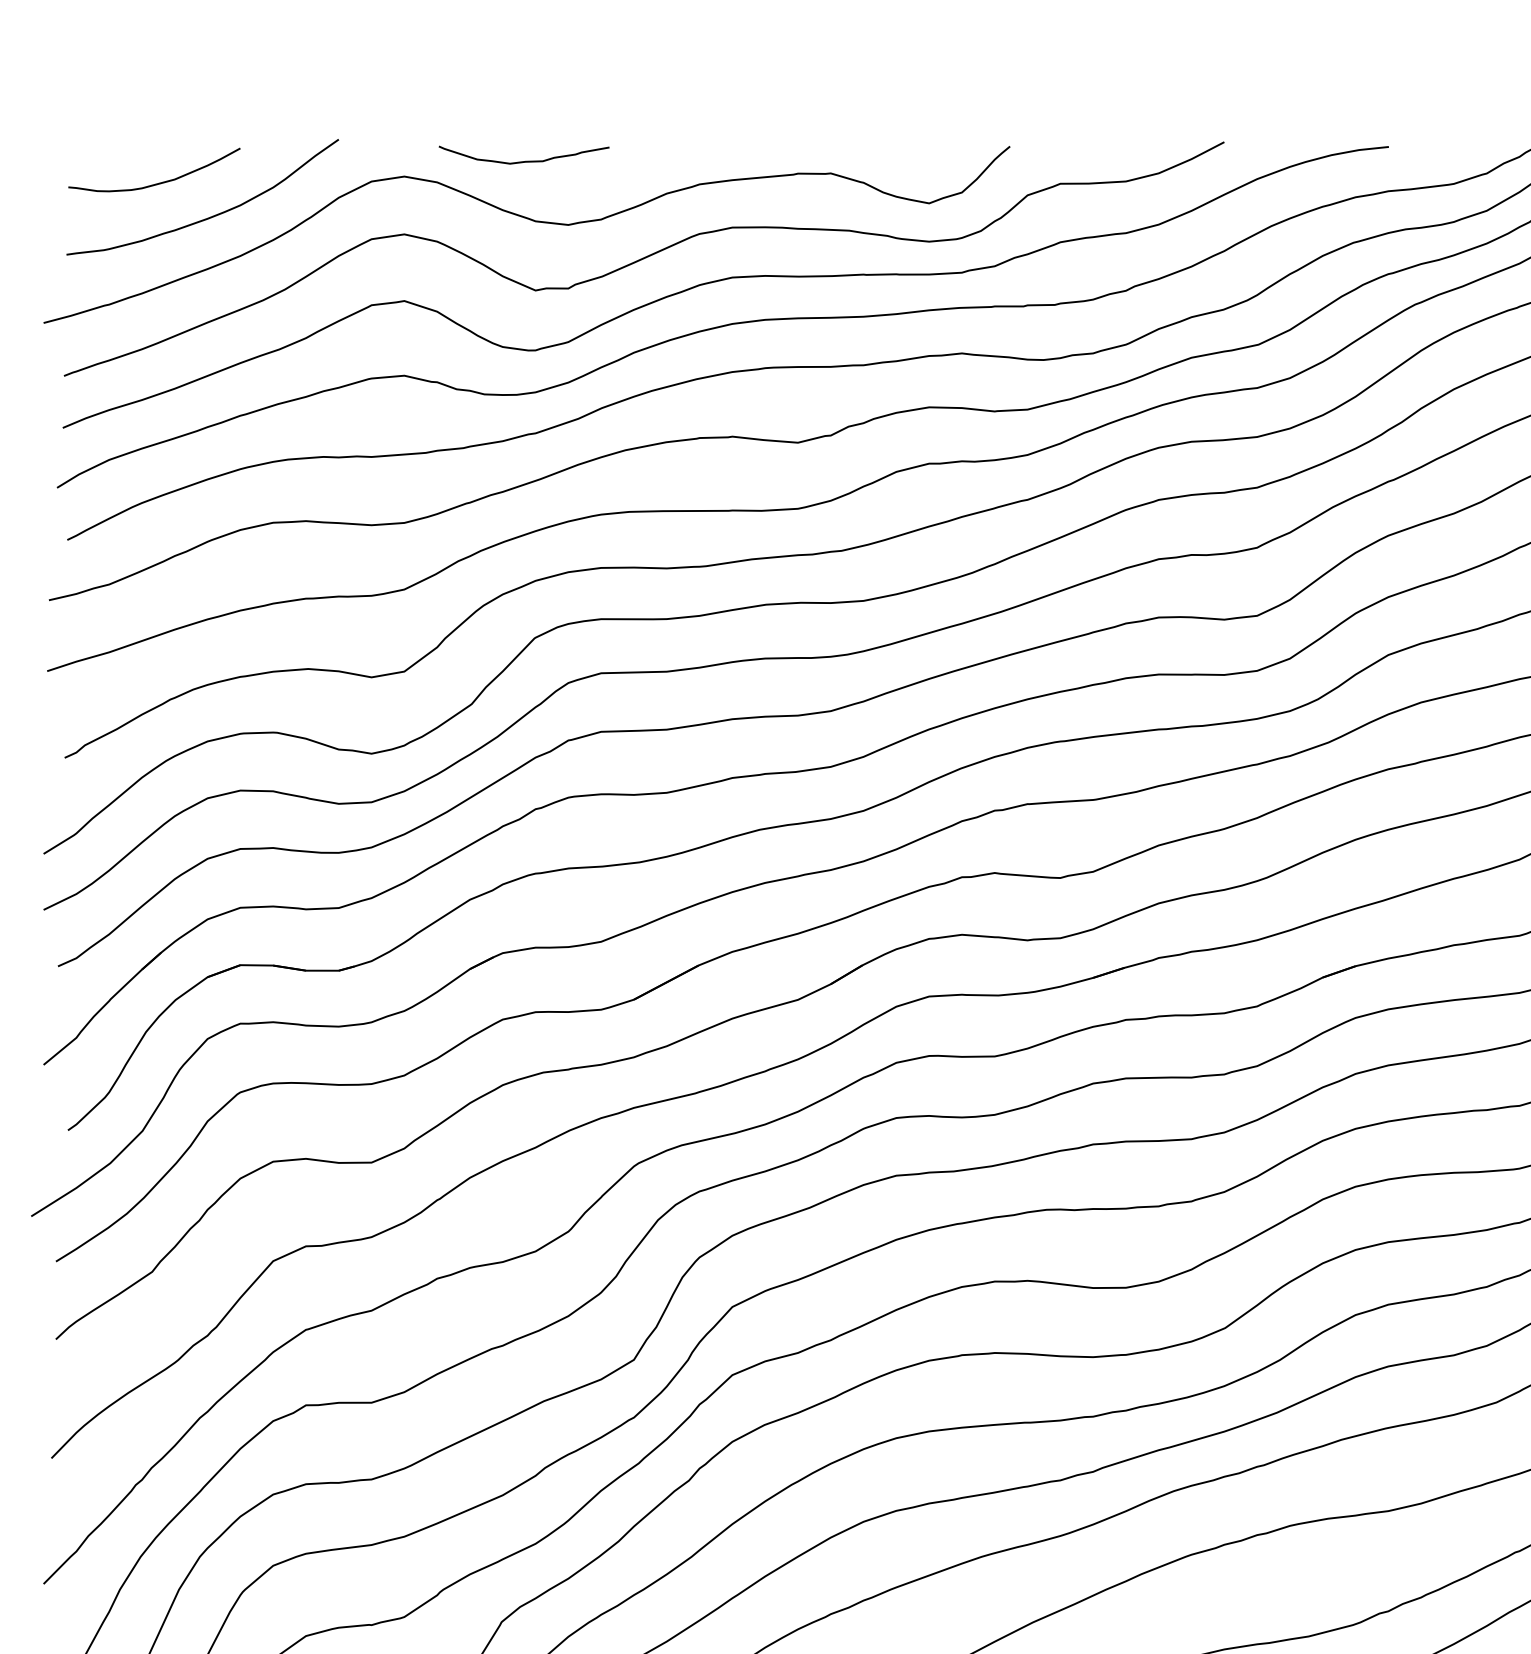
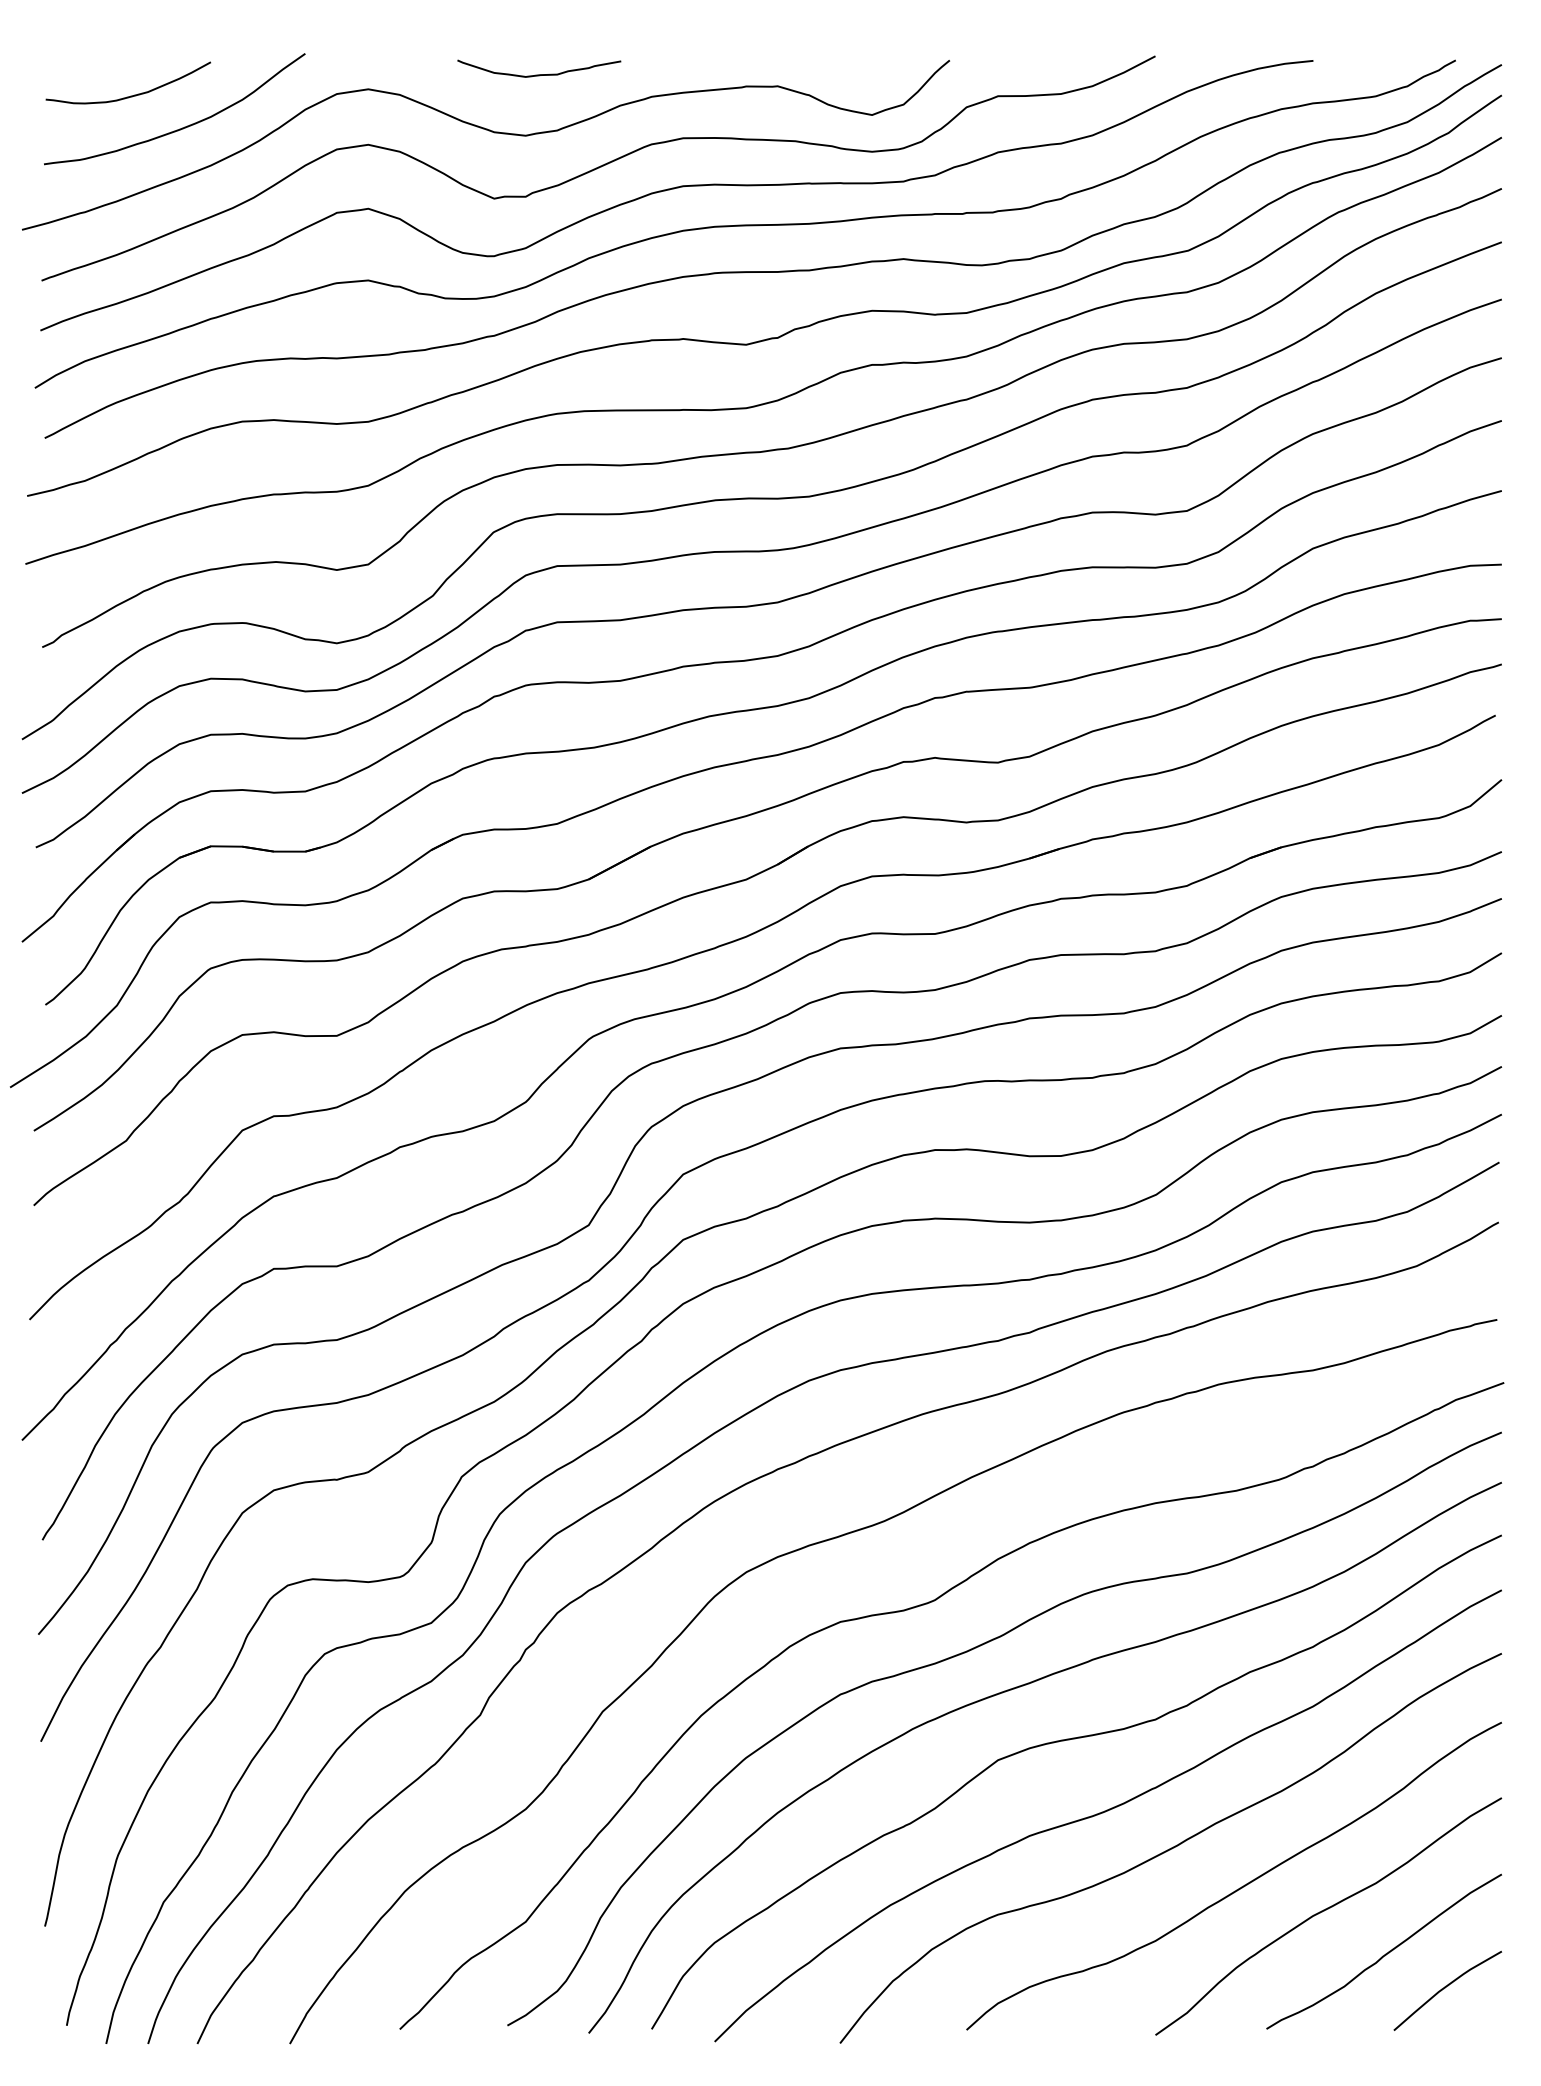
curve: (524, 161) -> (539, 74), moved

